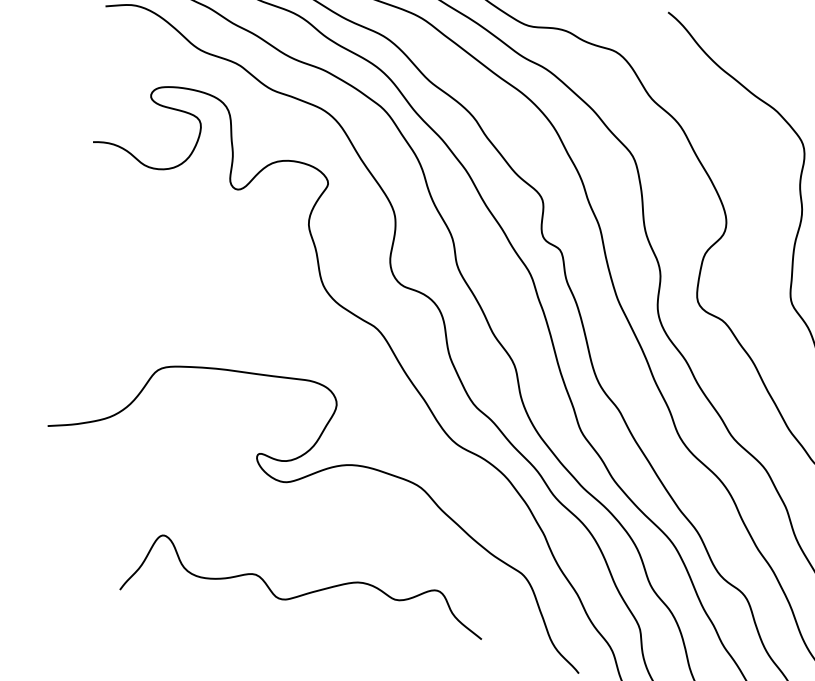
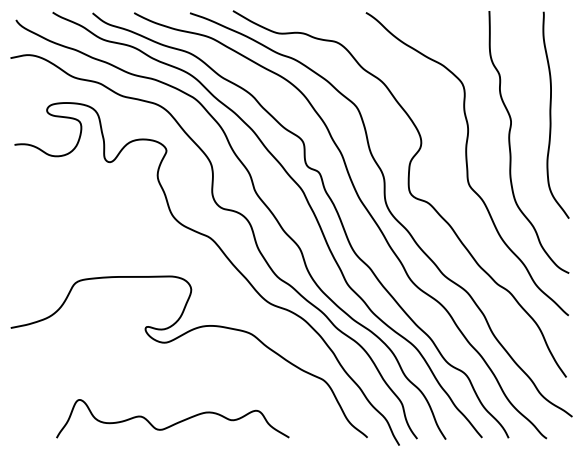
curve: (304, 592) -> (173, 423), moved

